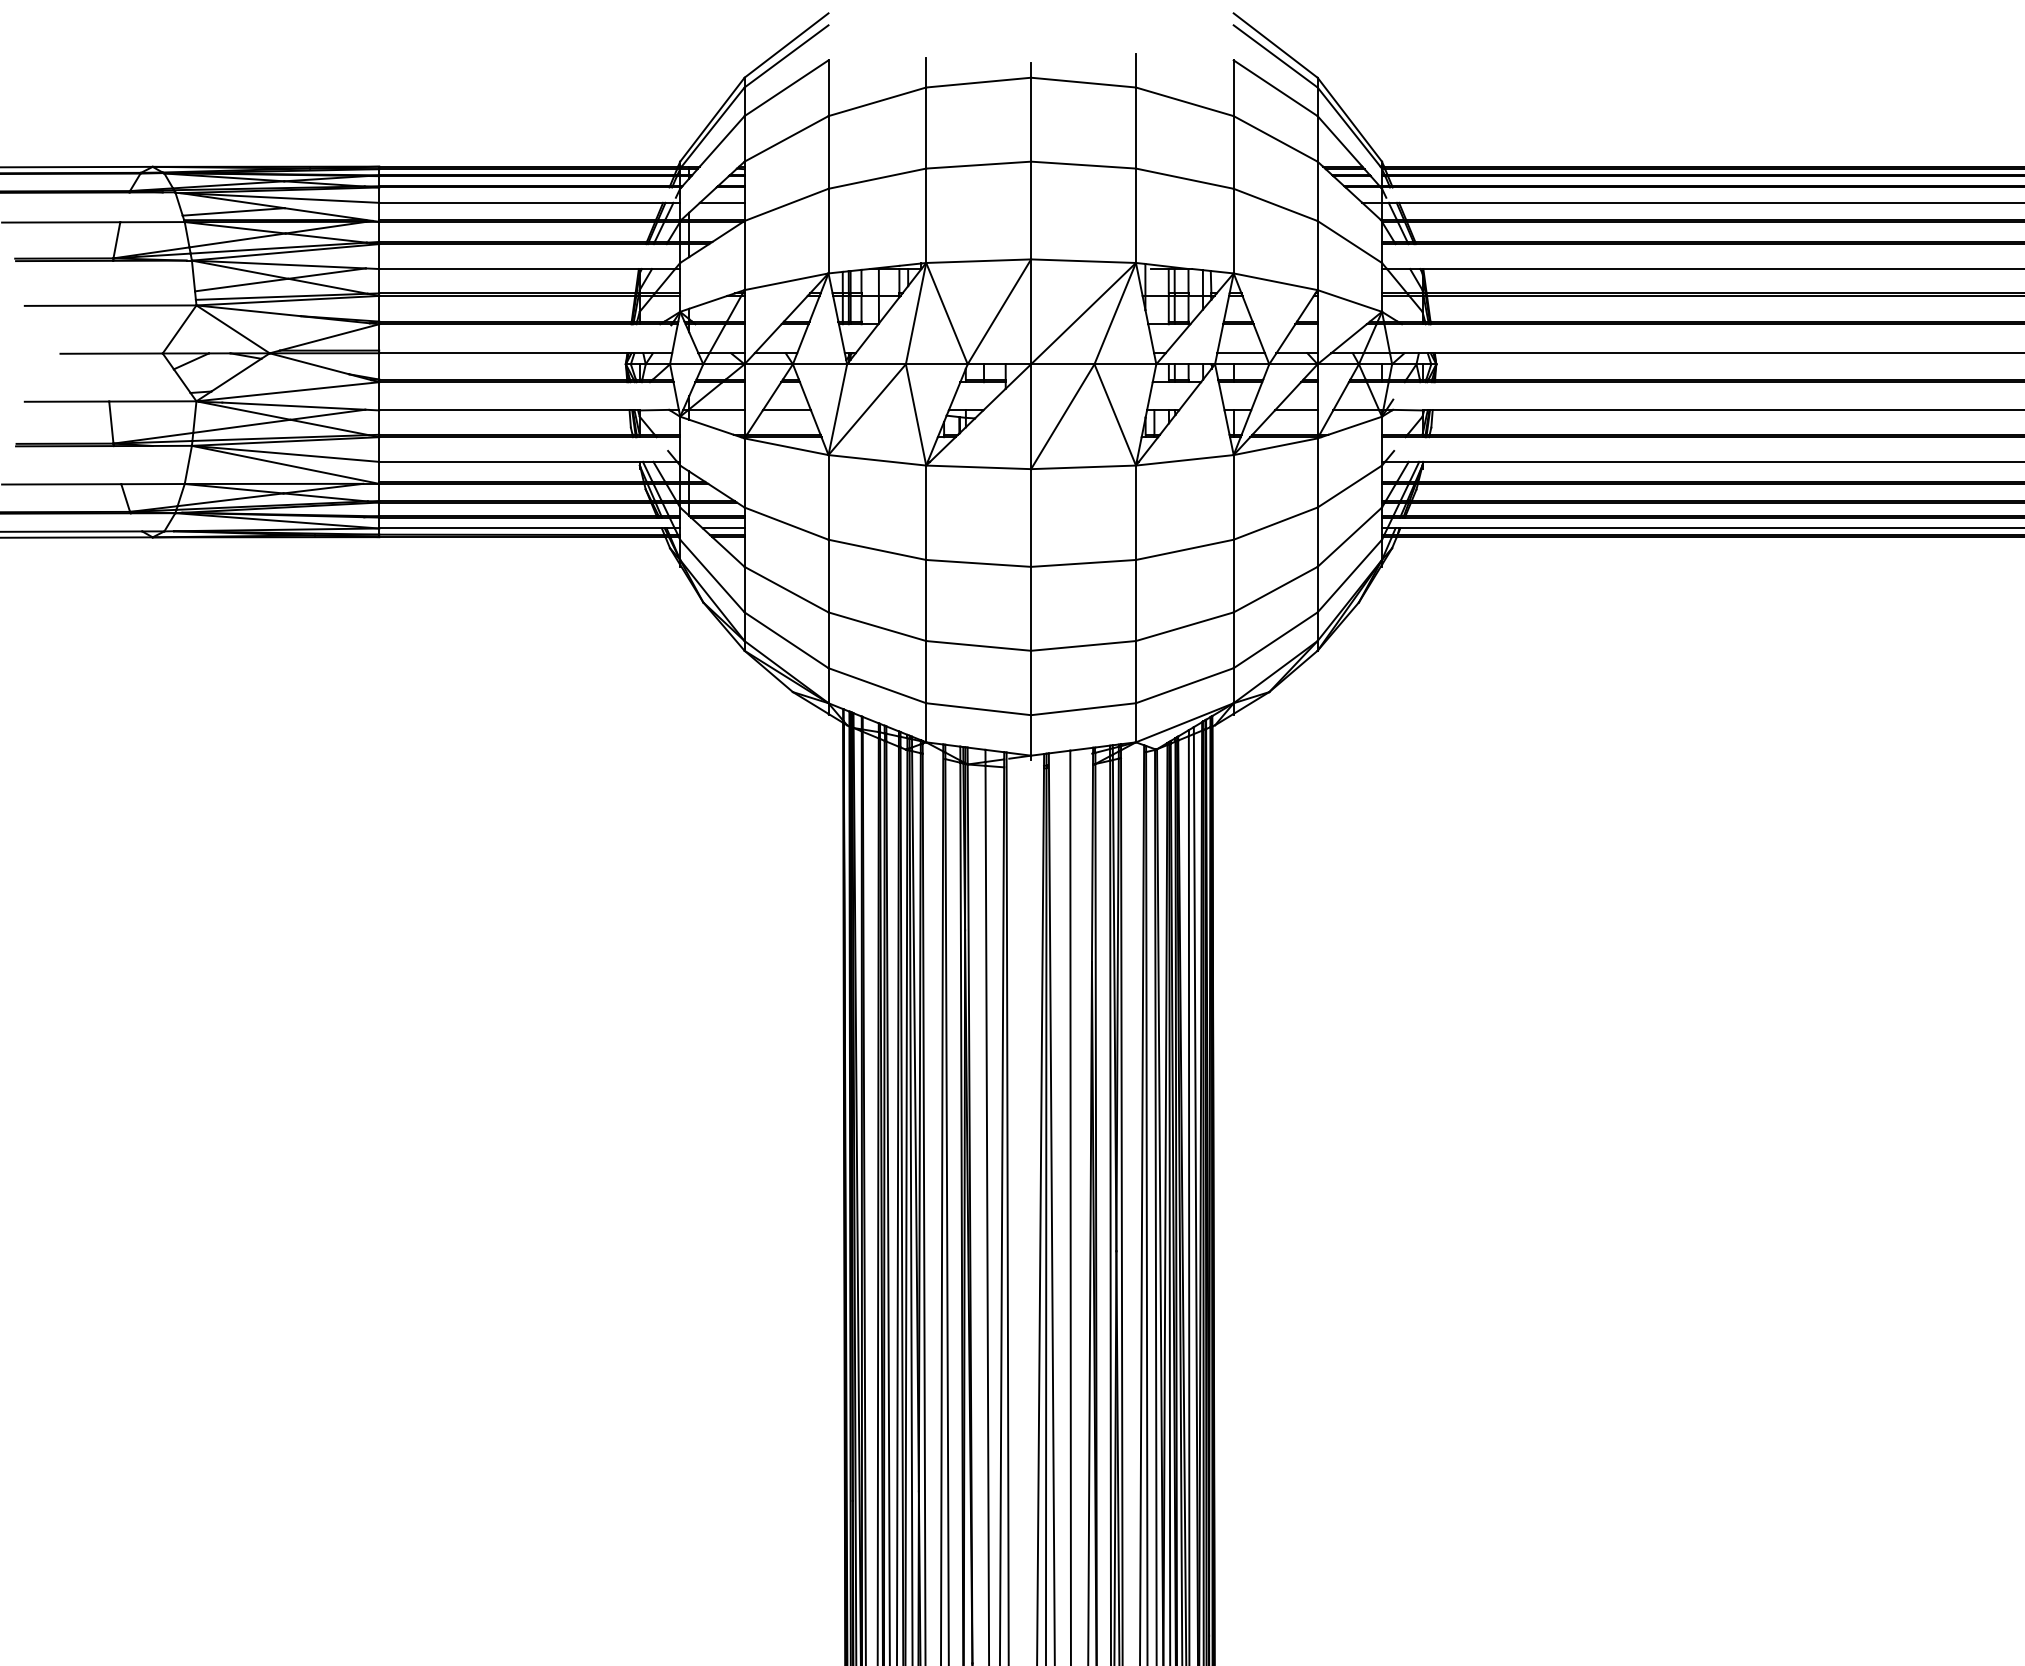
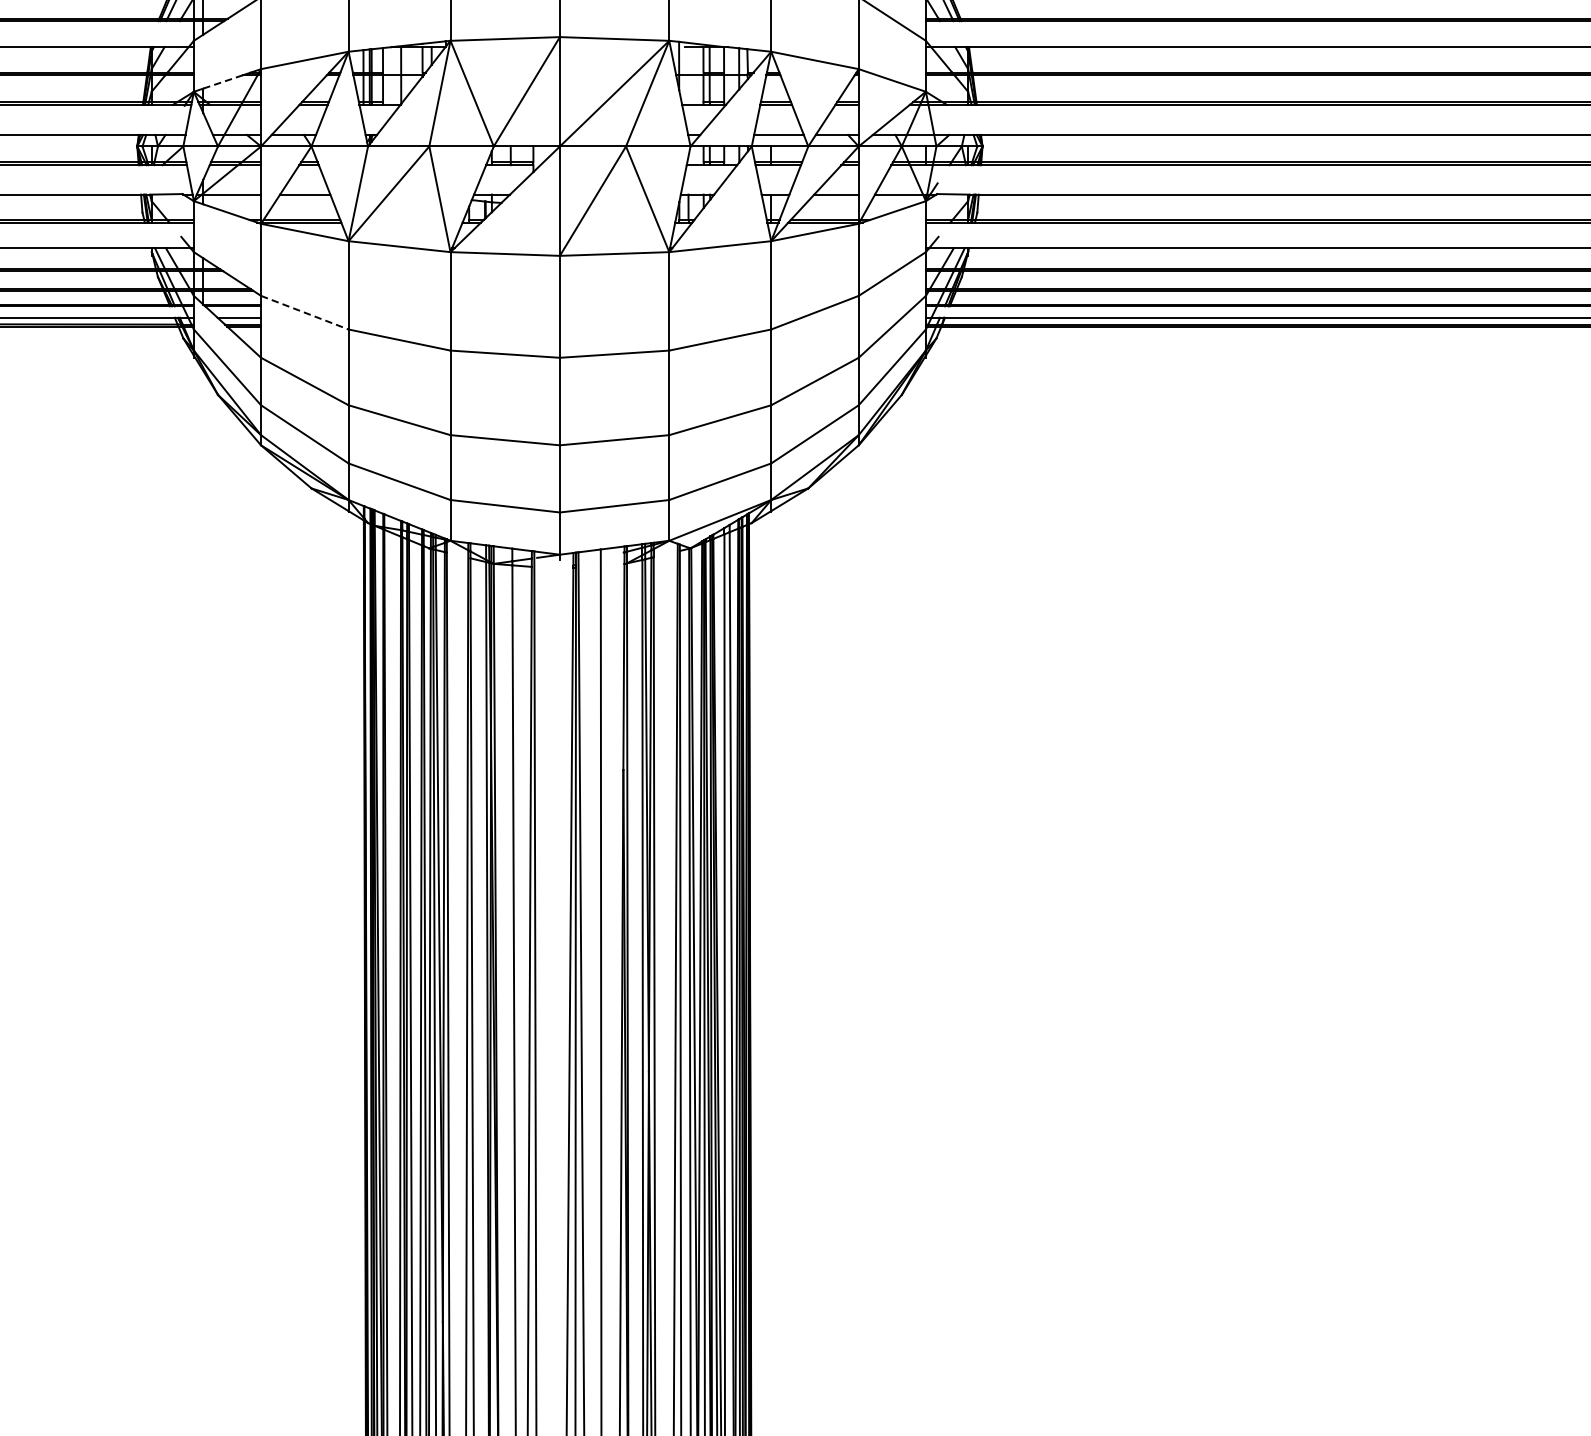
line: (708, 302) -> (223, 82), solid -> dashed
line: (786, 523) -> (304, 312), solid -> dashed

